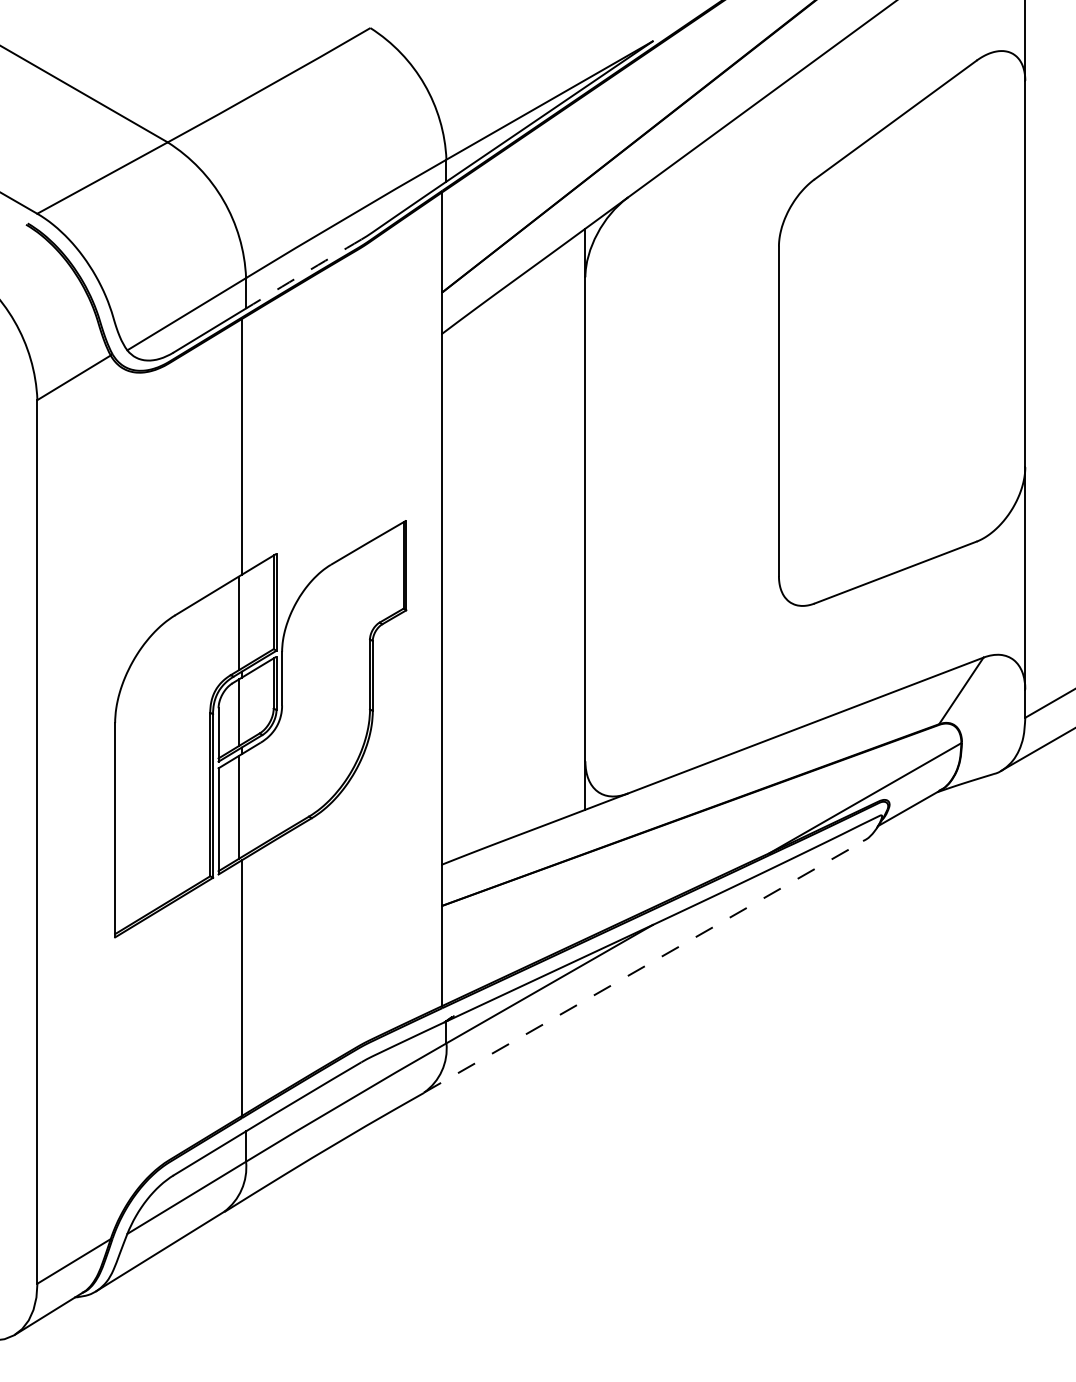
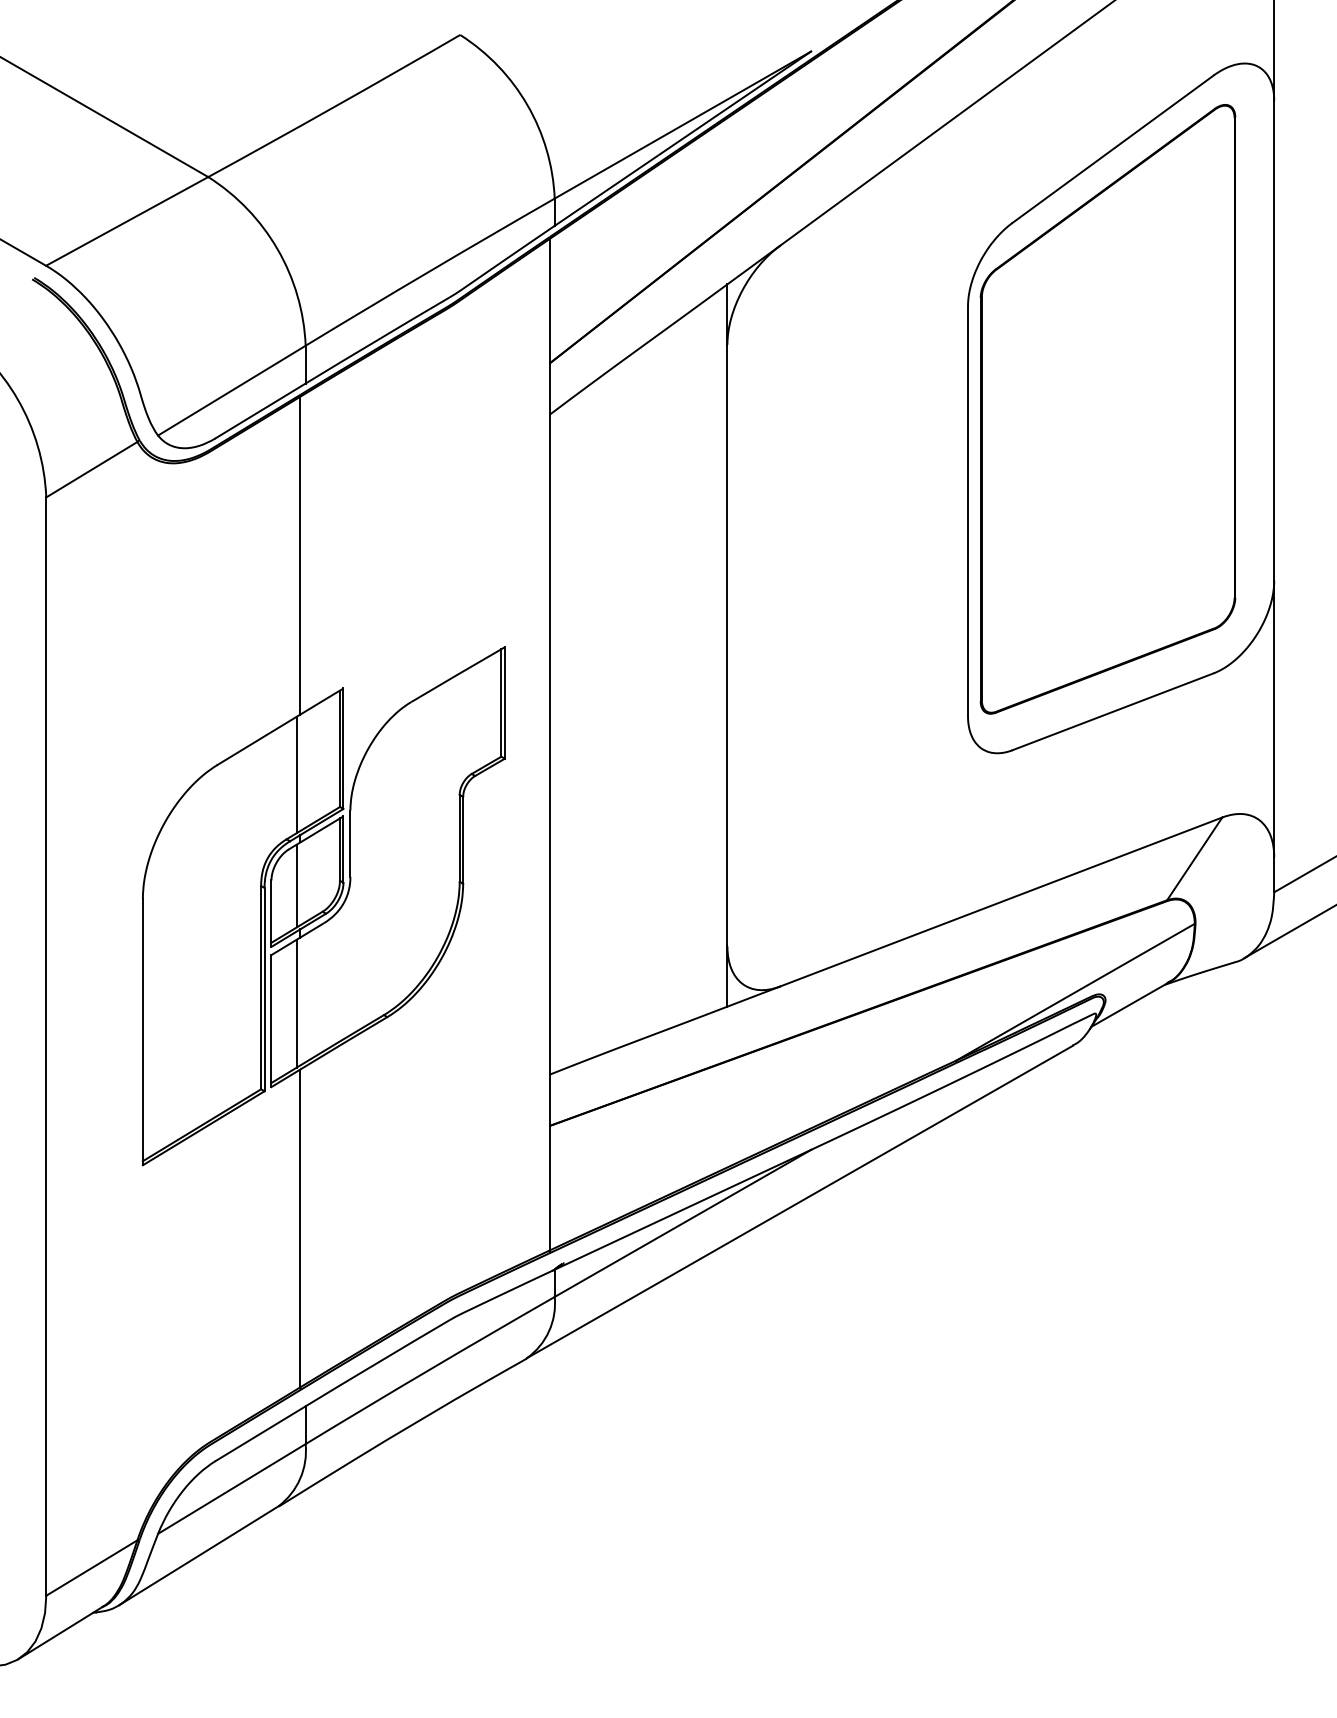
arc: (303, 273) -> (377, 340), dashed -> solid
part: (891, 329) -> (1107, 409), added
line: (644, 966) -> (800, 1201), dashed -> solid

